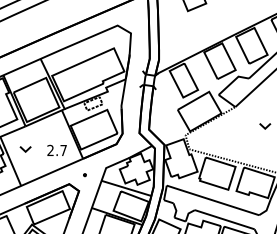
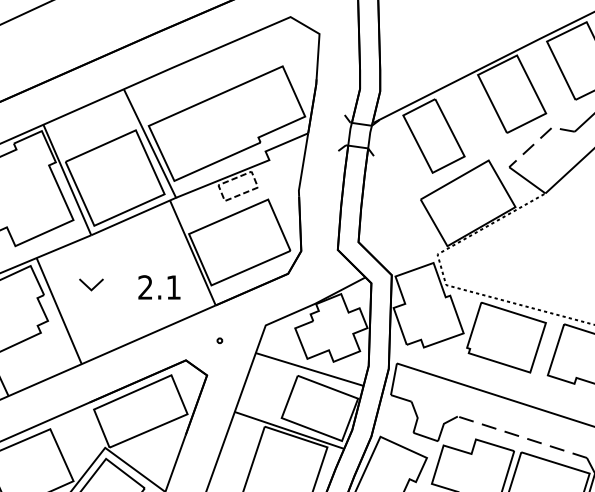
line: (232, 81) -> (539, 138), solid -> dashed
text: (63, 150) -> (173, 287), 2.7 -> 2.1
line: (224, 219) -> (521, 436), solid -> dashed

